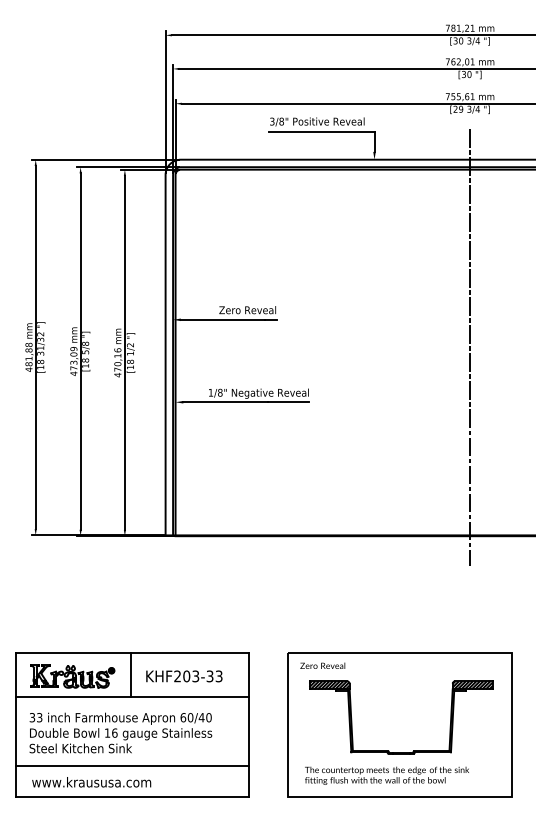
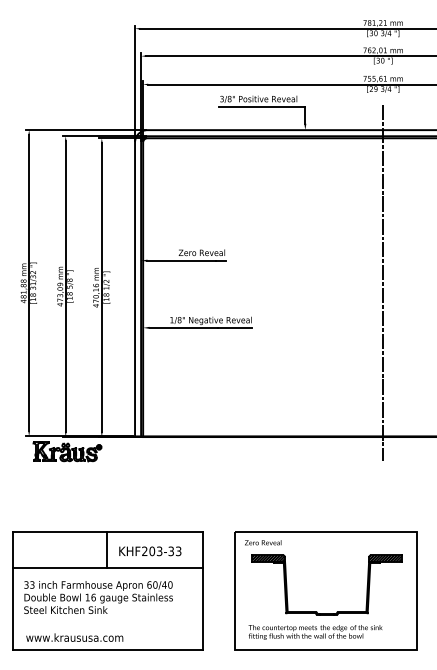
part: (72, 676) -> (67, 451), moved
line: (132, 765) -> (108, 623), removed

